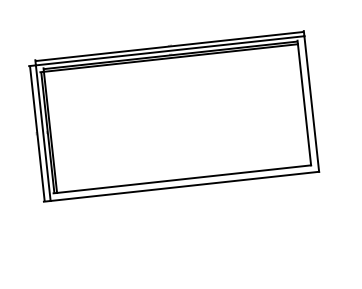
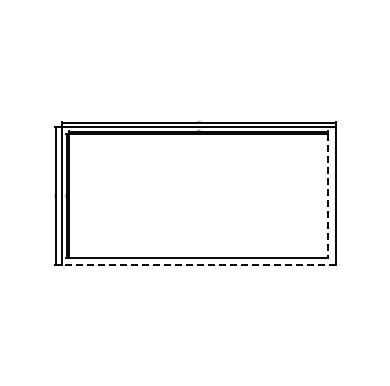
line: (304, 105) -> (328, 196), solid -> dashed
line: (184, 186) -> (198, 265), solid -> dashed

